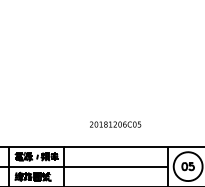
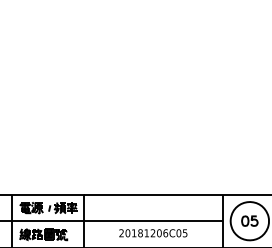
text: (115, 124) -> (153, 233), moved

